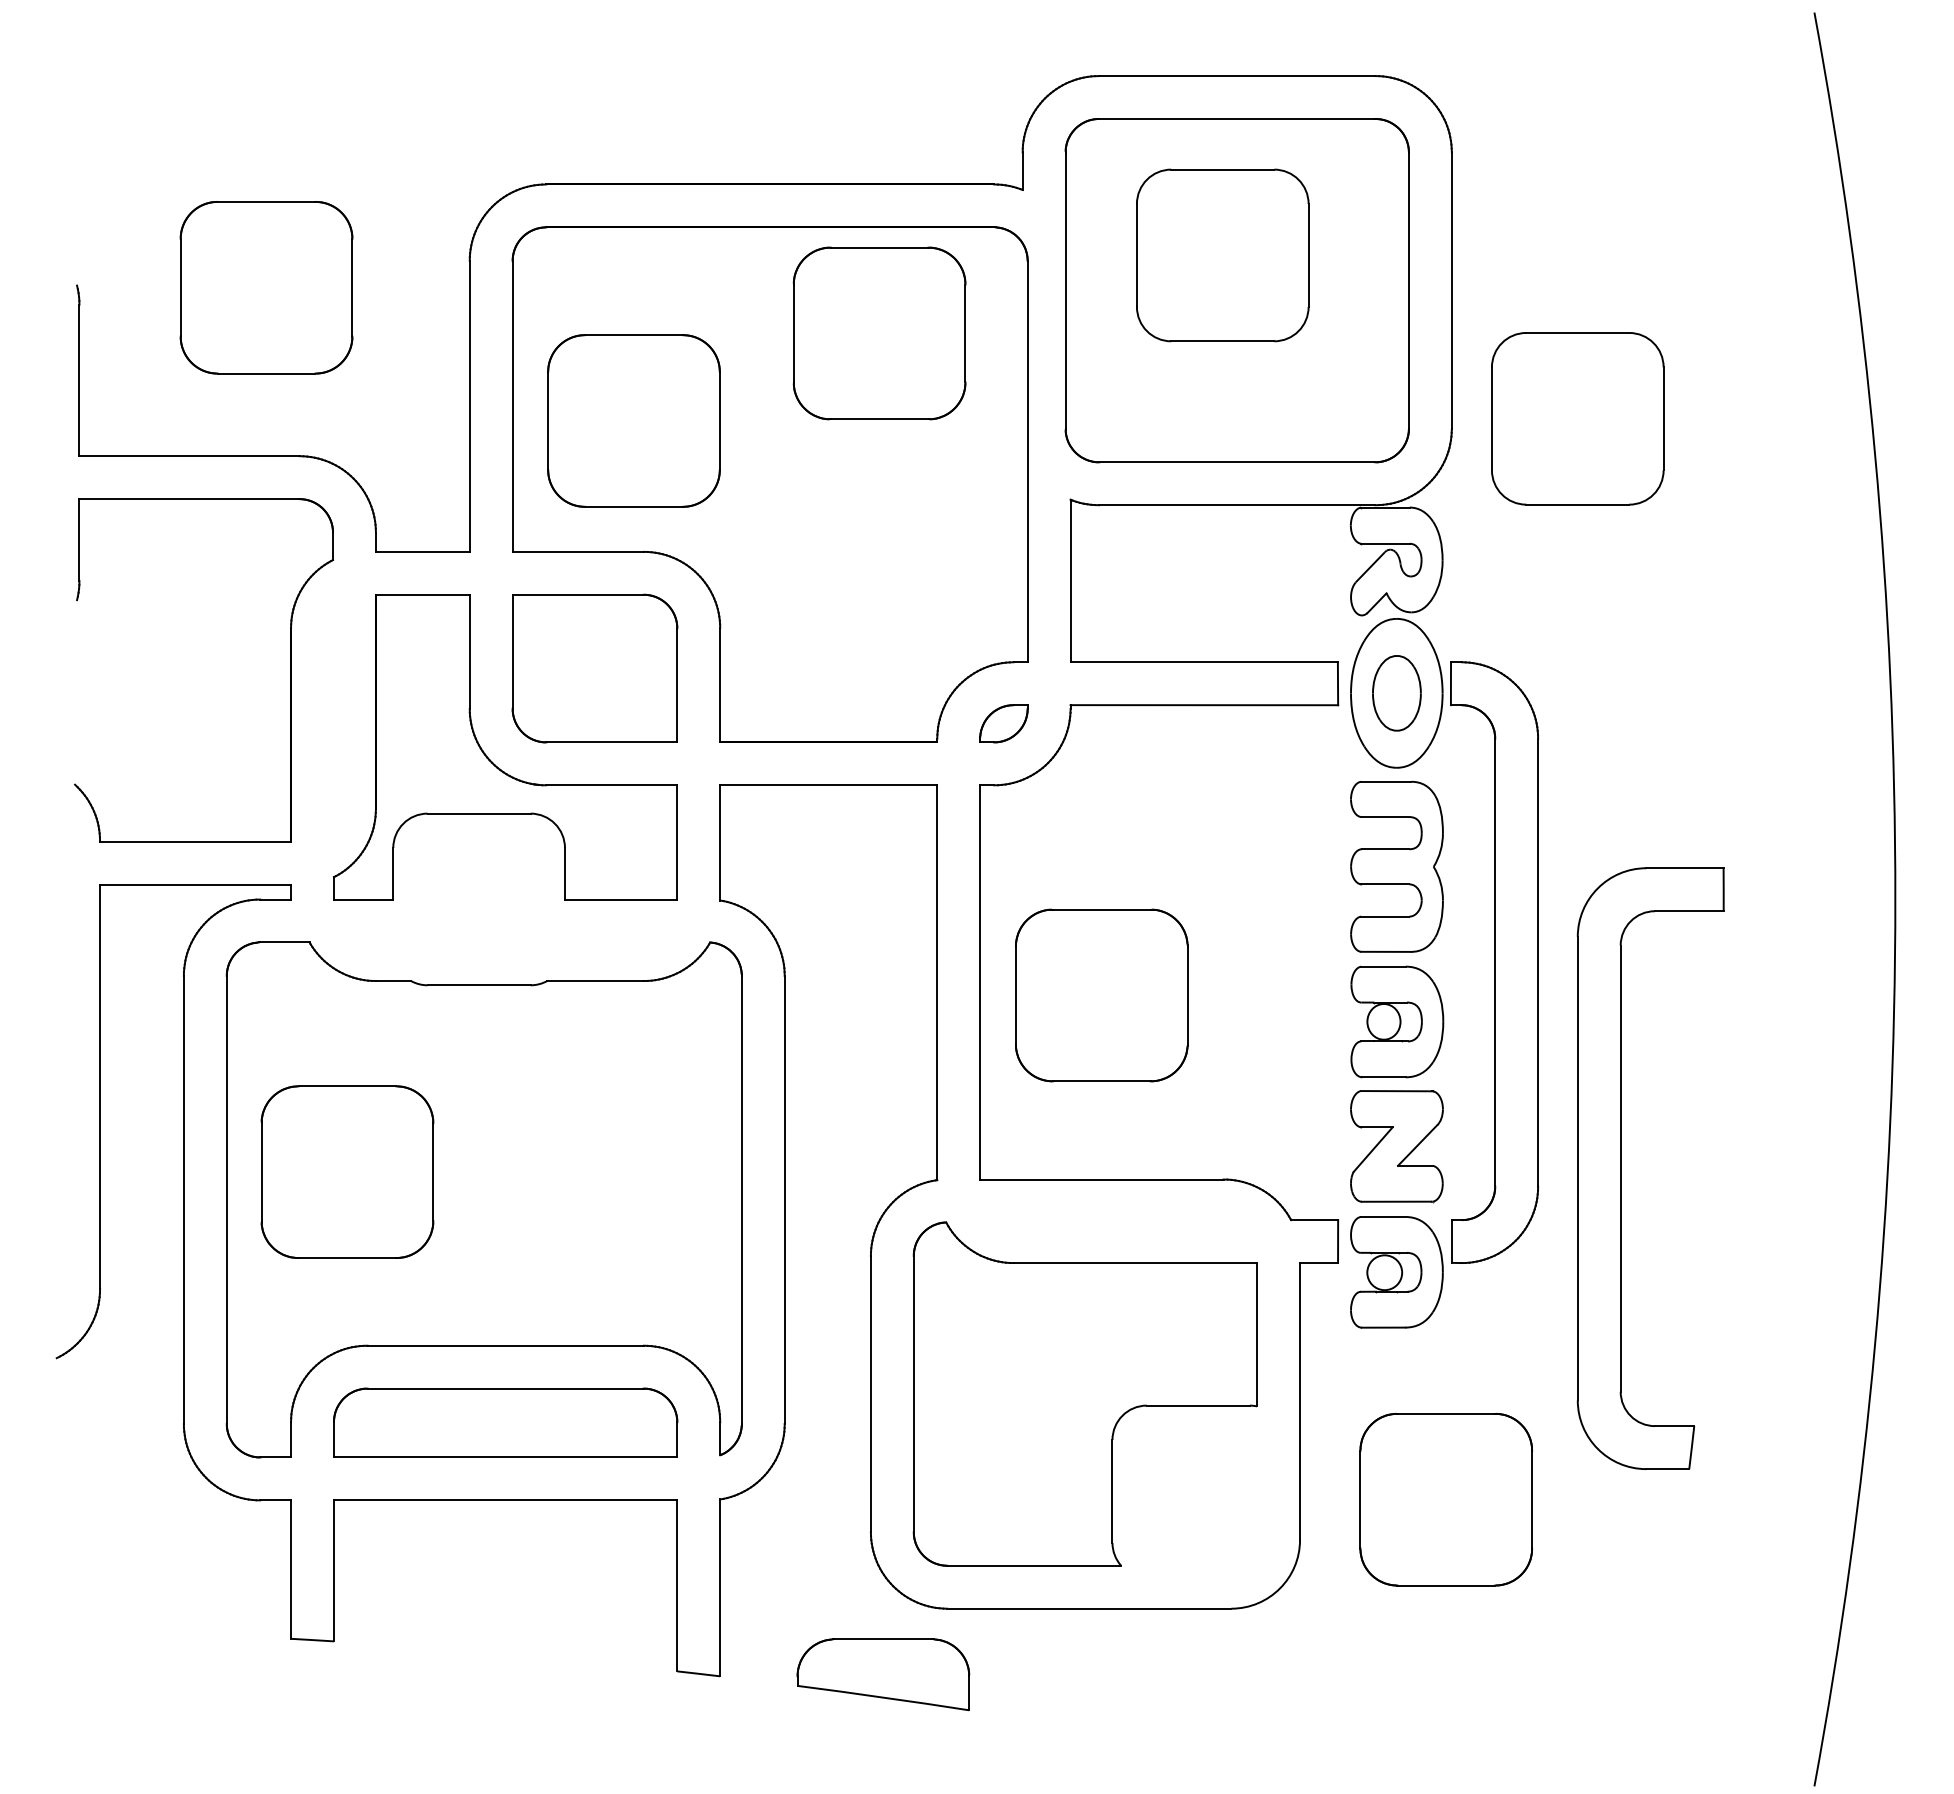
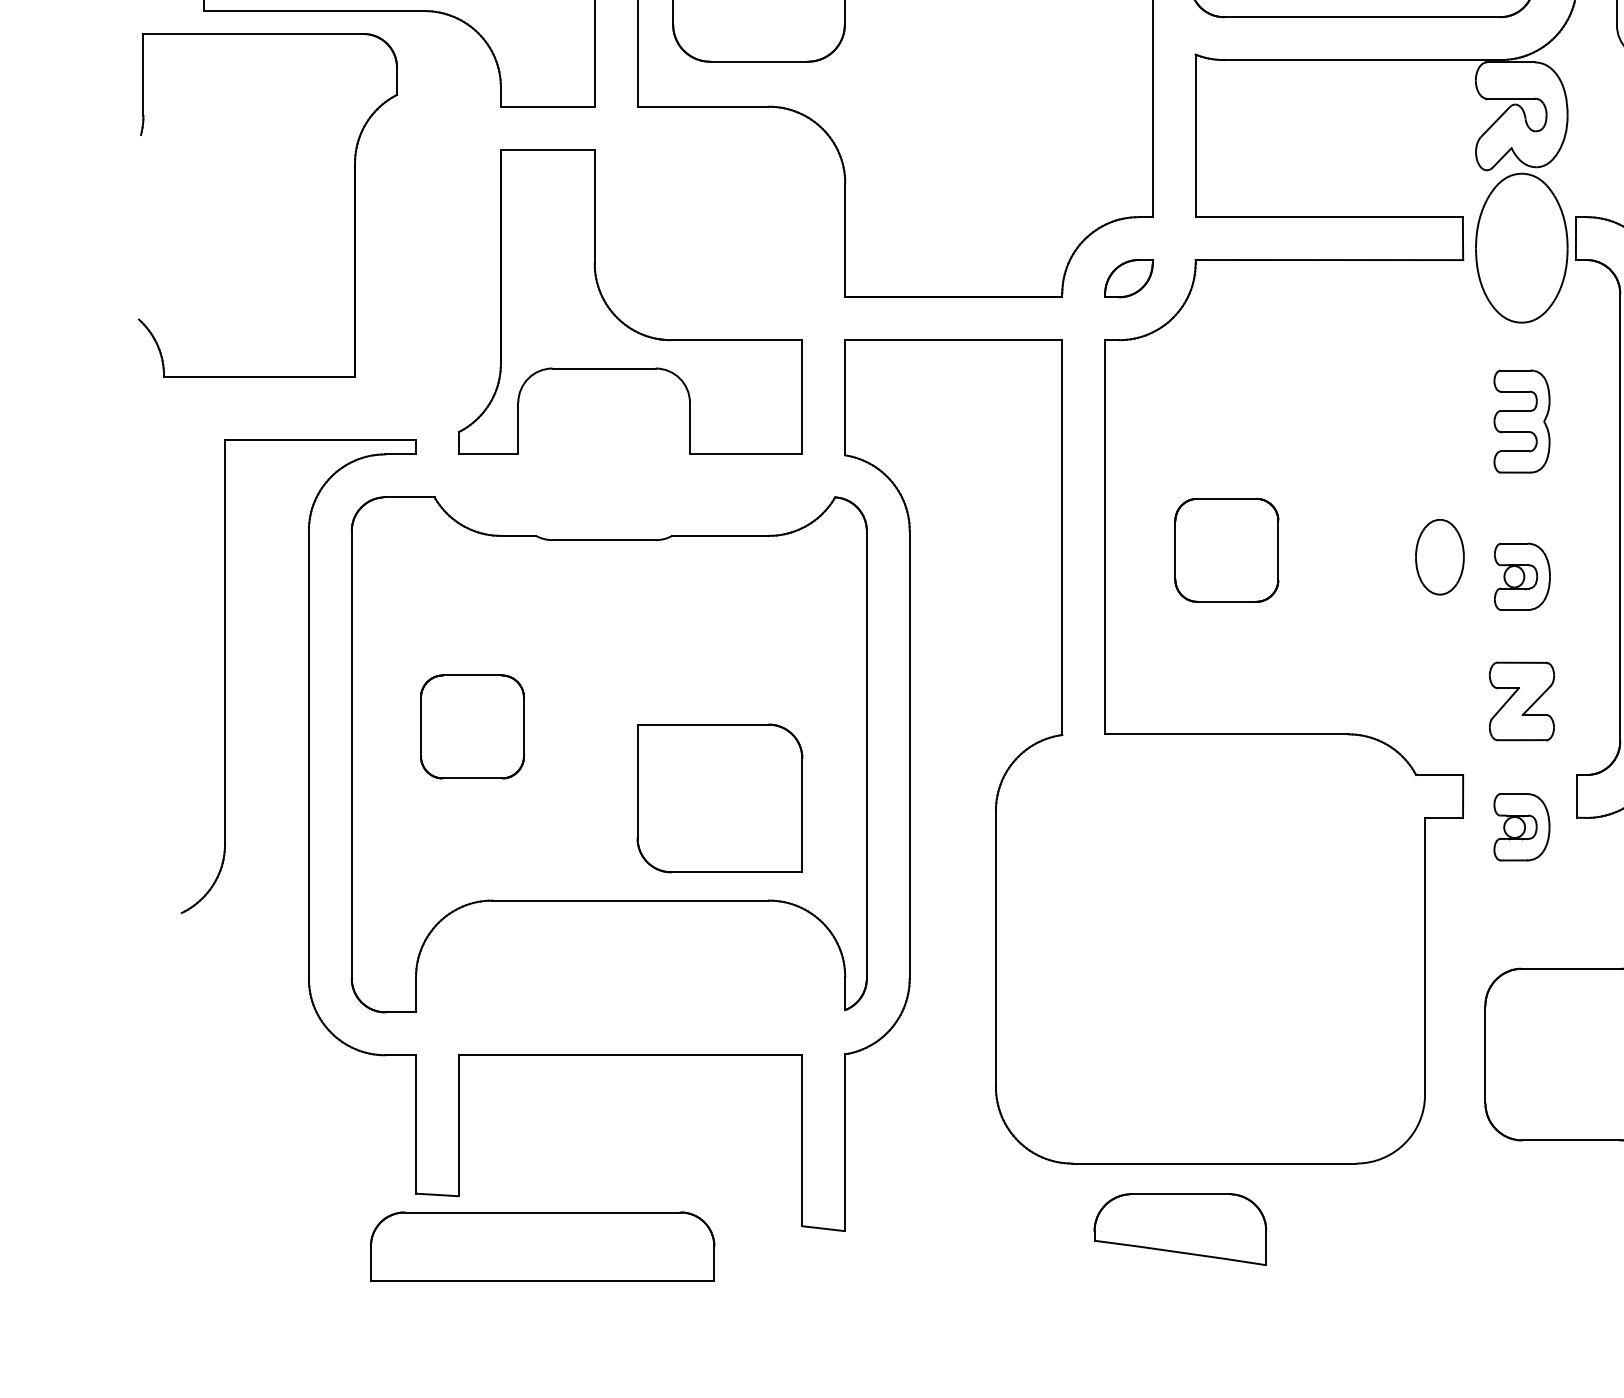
part: (594, 668) -> (719, 798), moved
part: (290, 670) -> (354, 205), moved
part: (1396, 693) -> (1439, 557), moved
part: (1396, 866) -> (1521, 421), size x0.6
part: (1101, 995) -> (1226, 550), size x0.6
part: (1397, 1021) -> (1522, 576), size x0.6
part: (1396, 1146) -> (1521, 701), size x0.7
part: (347, 1171) -> (472, 726), size x0.6
part: (1396, 1272) -> (1521, 827), size x0.6
part: (1084, 1393) -> (1209, 948), removed
part: (505, 1422) -> (542, 1246), moved
part: (883, 1674) -> (1180, 1229), moved

